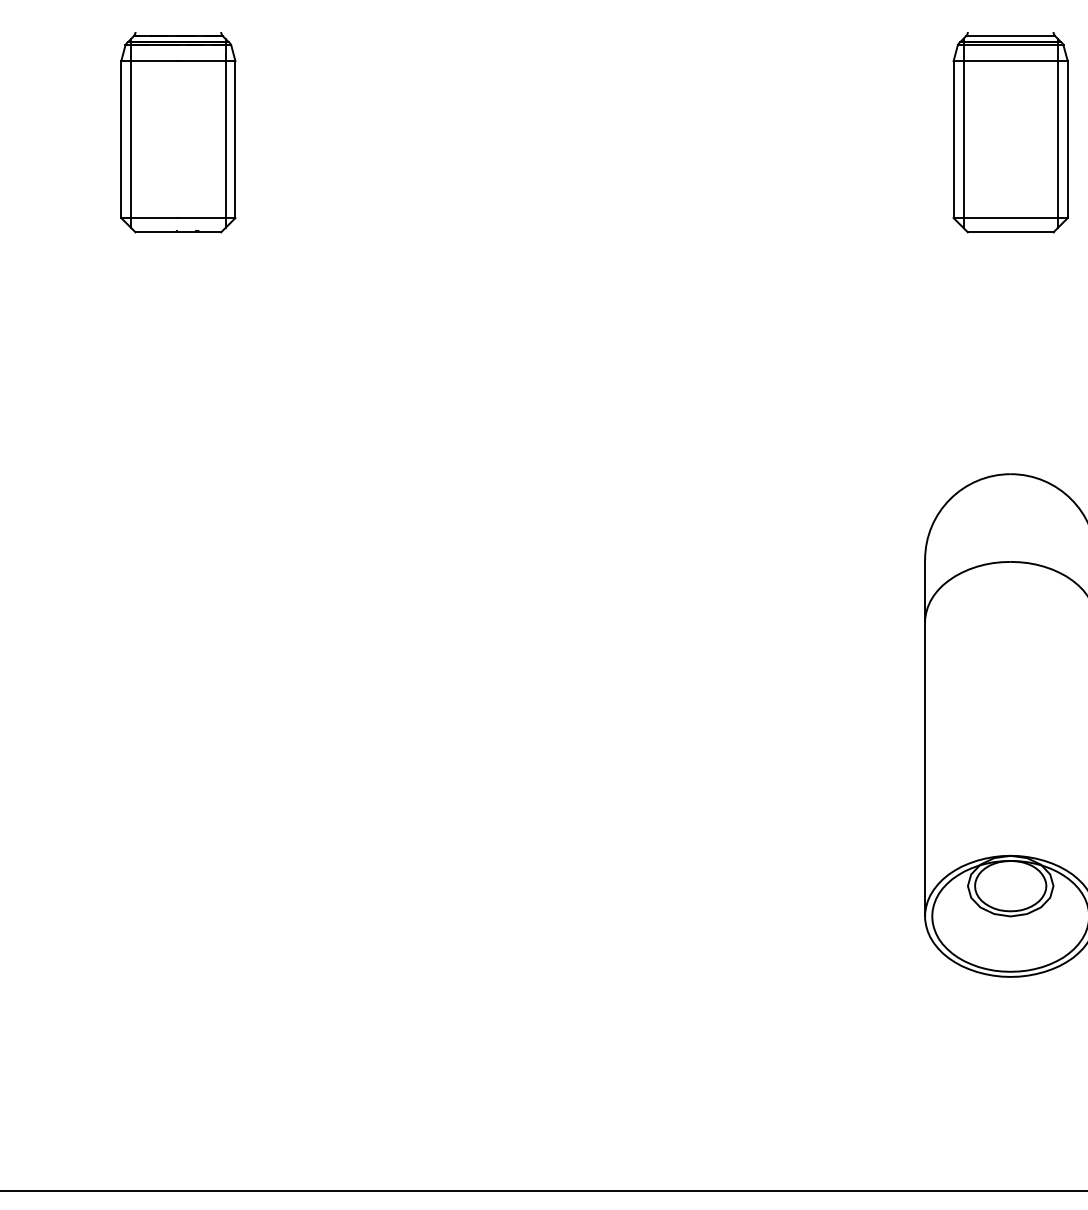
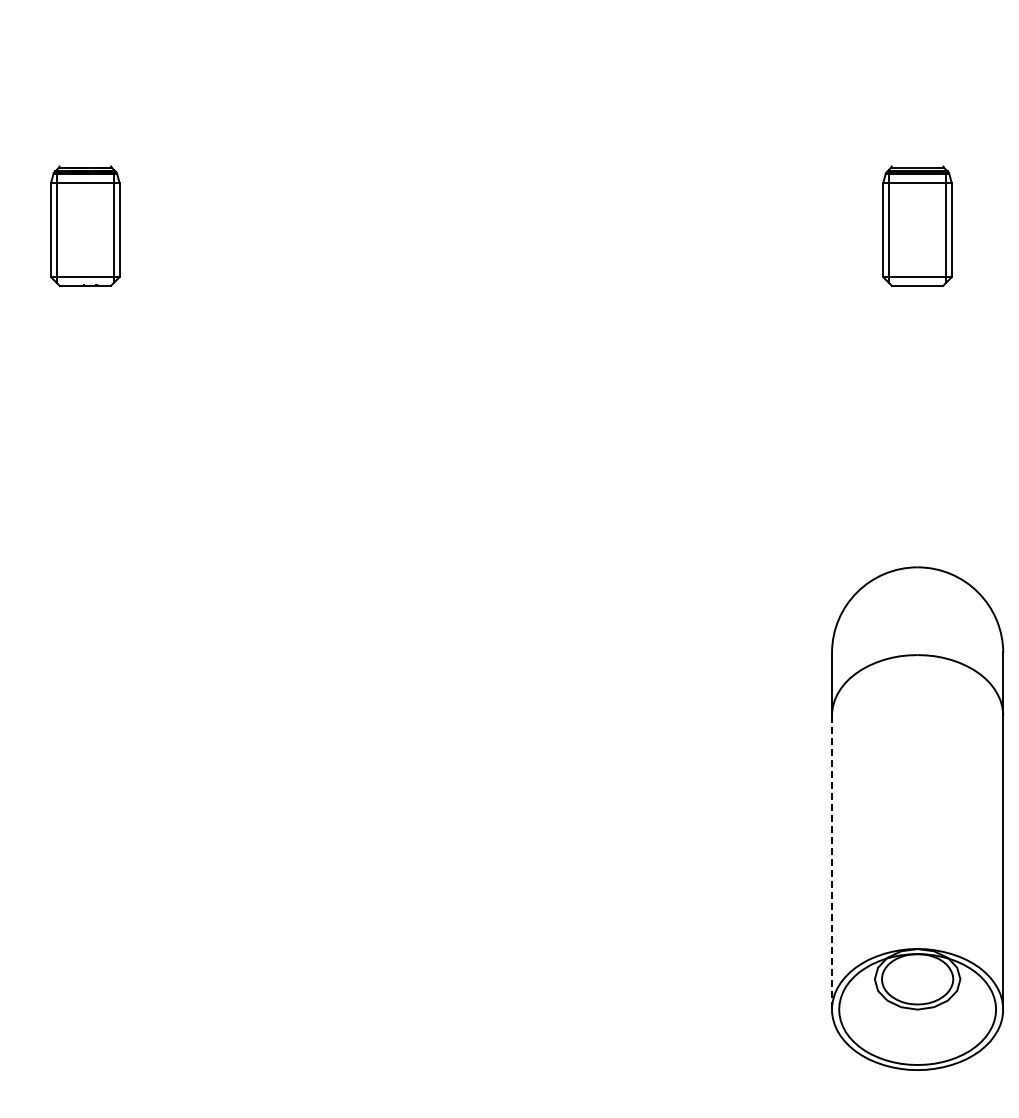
part: (178, 132) -> (85, 225), size x0.6
part: (1010, 132) -> (917, 225), size x0.6
line: (925, 769) -> (832, 862), solid -> dashed

